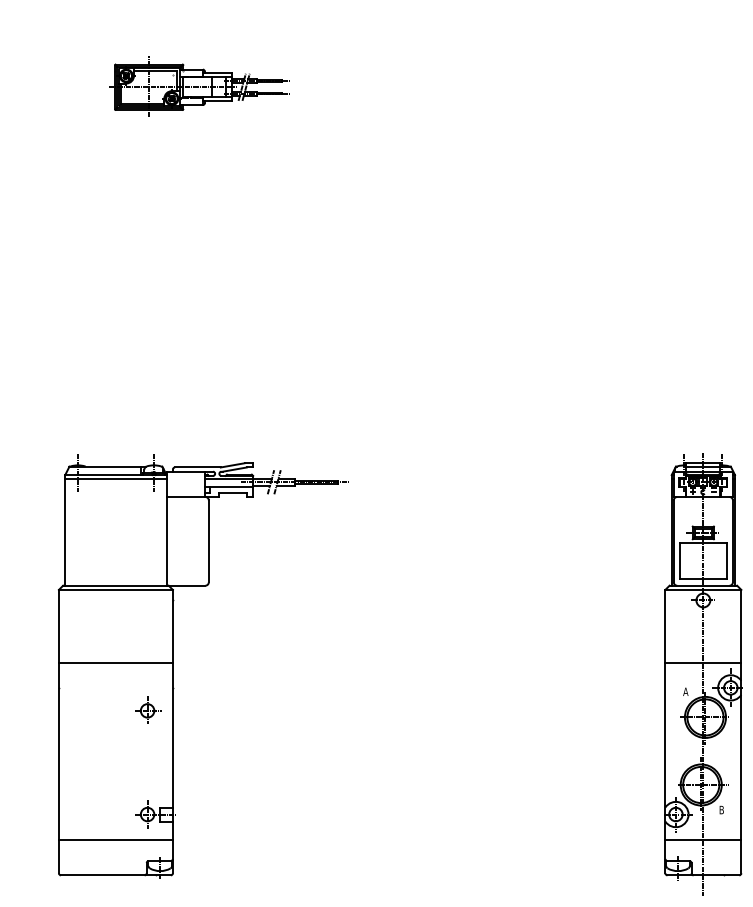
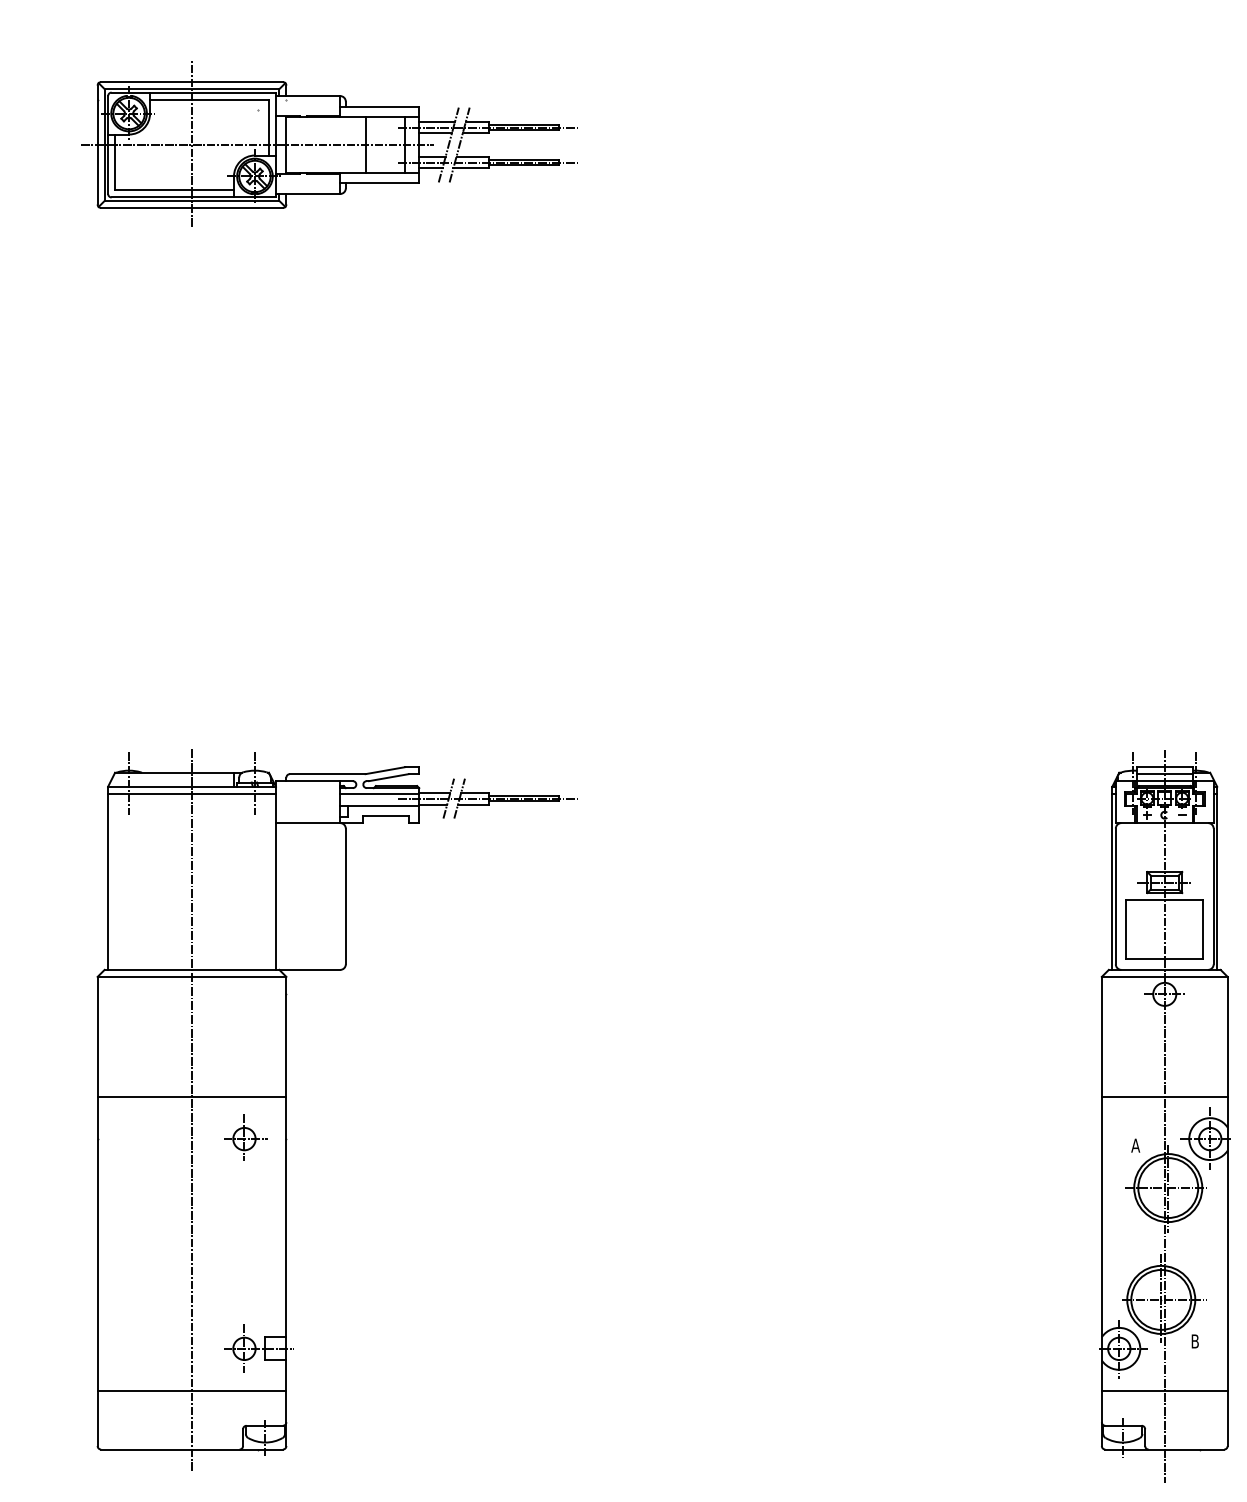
part: (198, 86) -> (328, 143), size x1.67
line: (115, 670) -> (191, 1110), added
part: (148, 709) -> (245, 1136), moved

